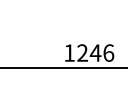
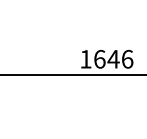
text: (82, 52) -> (99, 58), 1246 -> 1646

